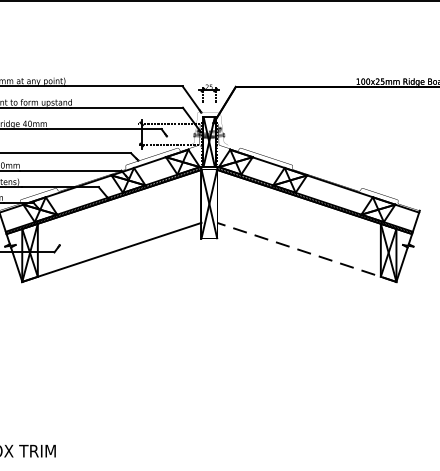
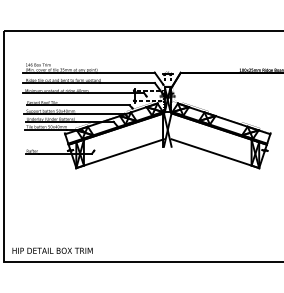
line: (304, 251) -> (214, 153), dashed -> solid

